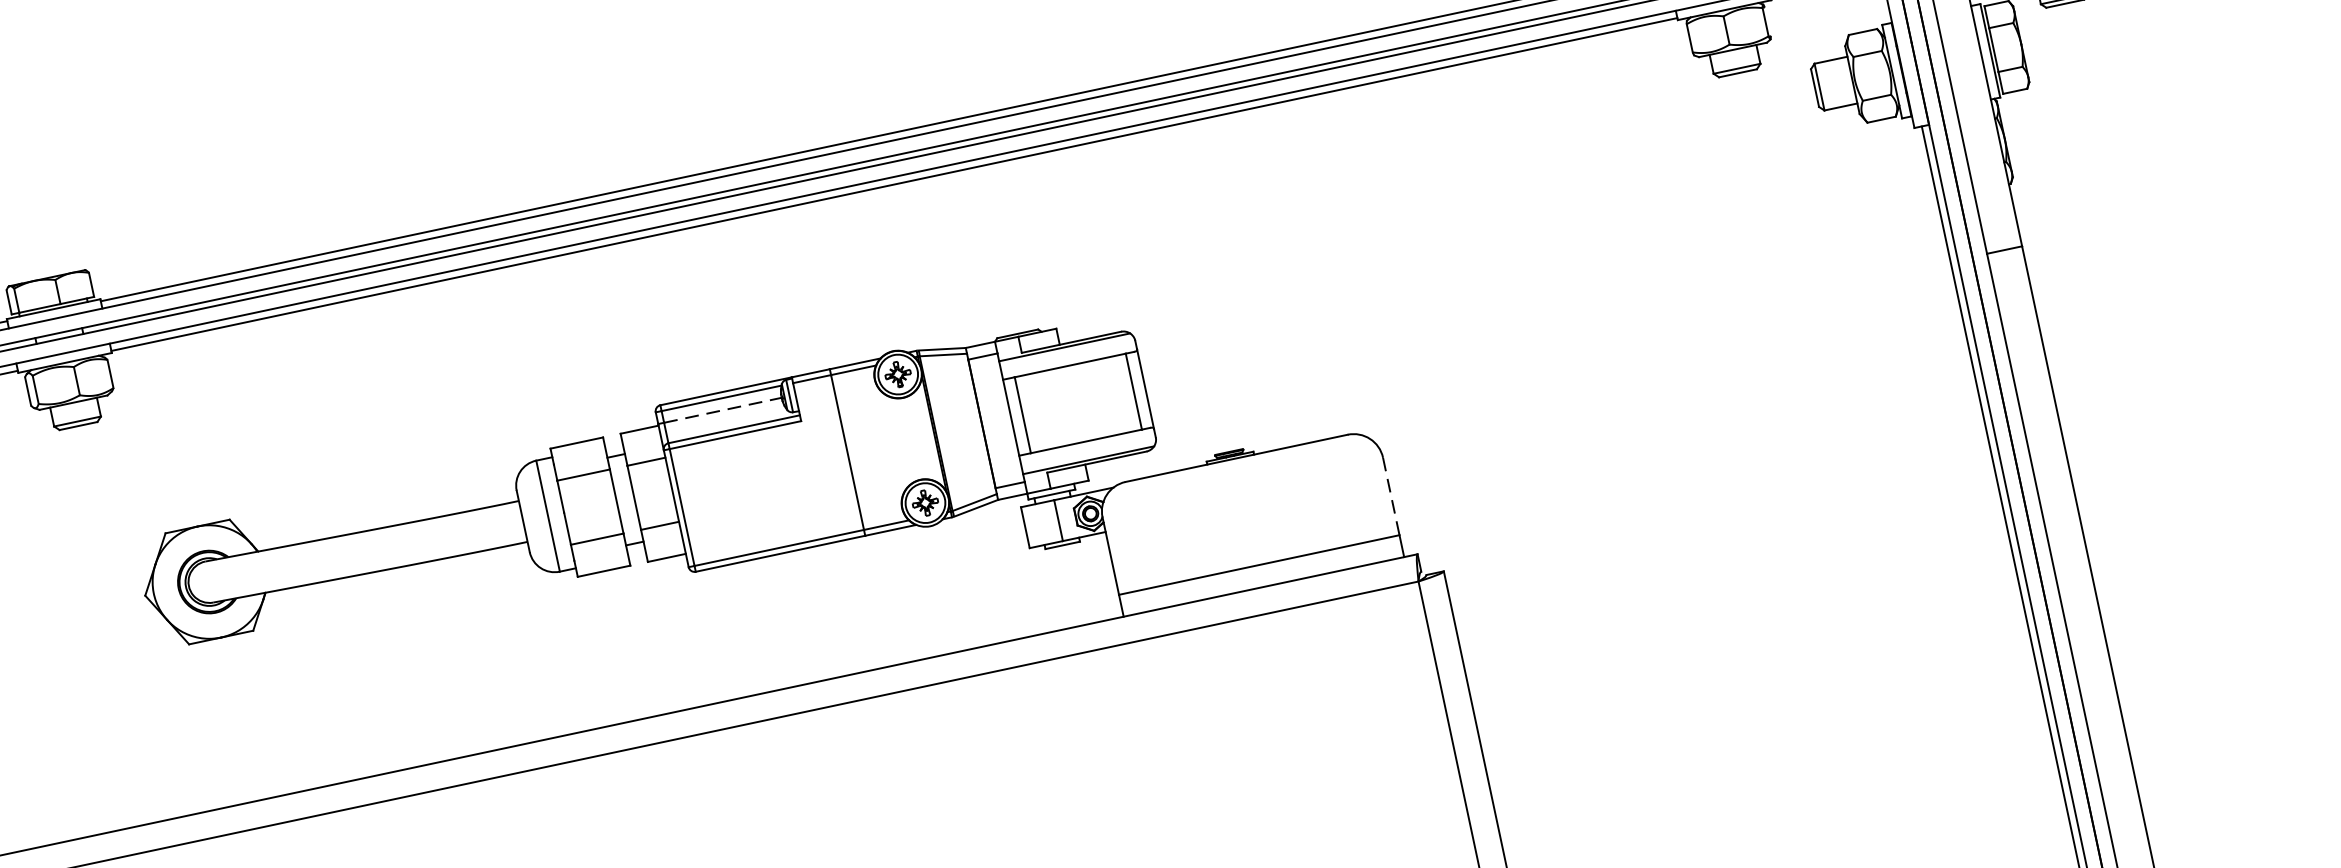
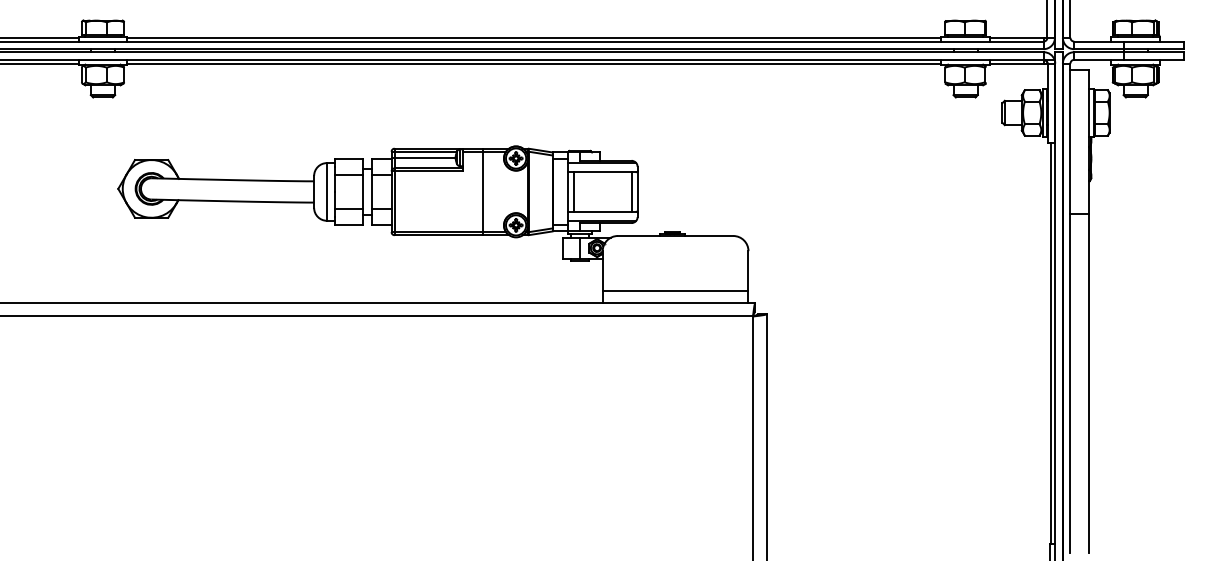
line: (723, 409) -> (425, 157), dashed -> solid
line: (1391, 496) -> (748, 271), dashed -> solid

